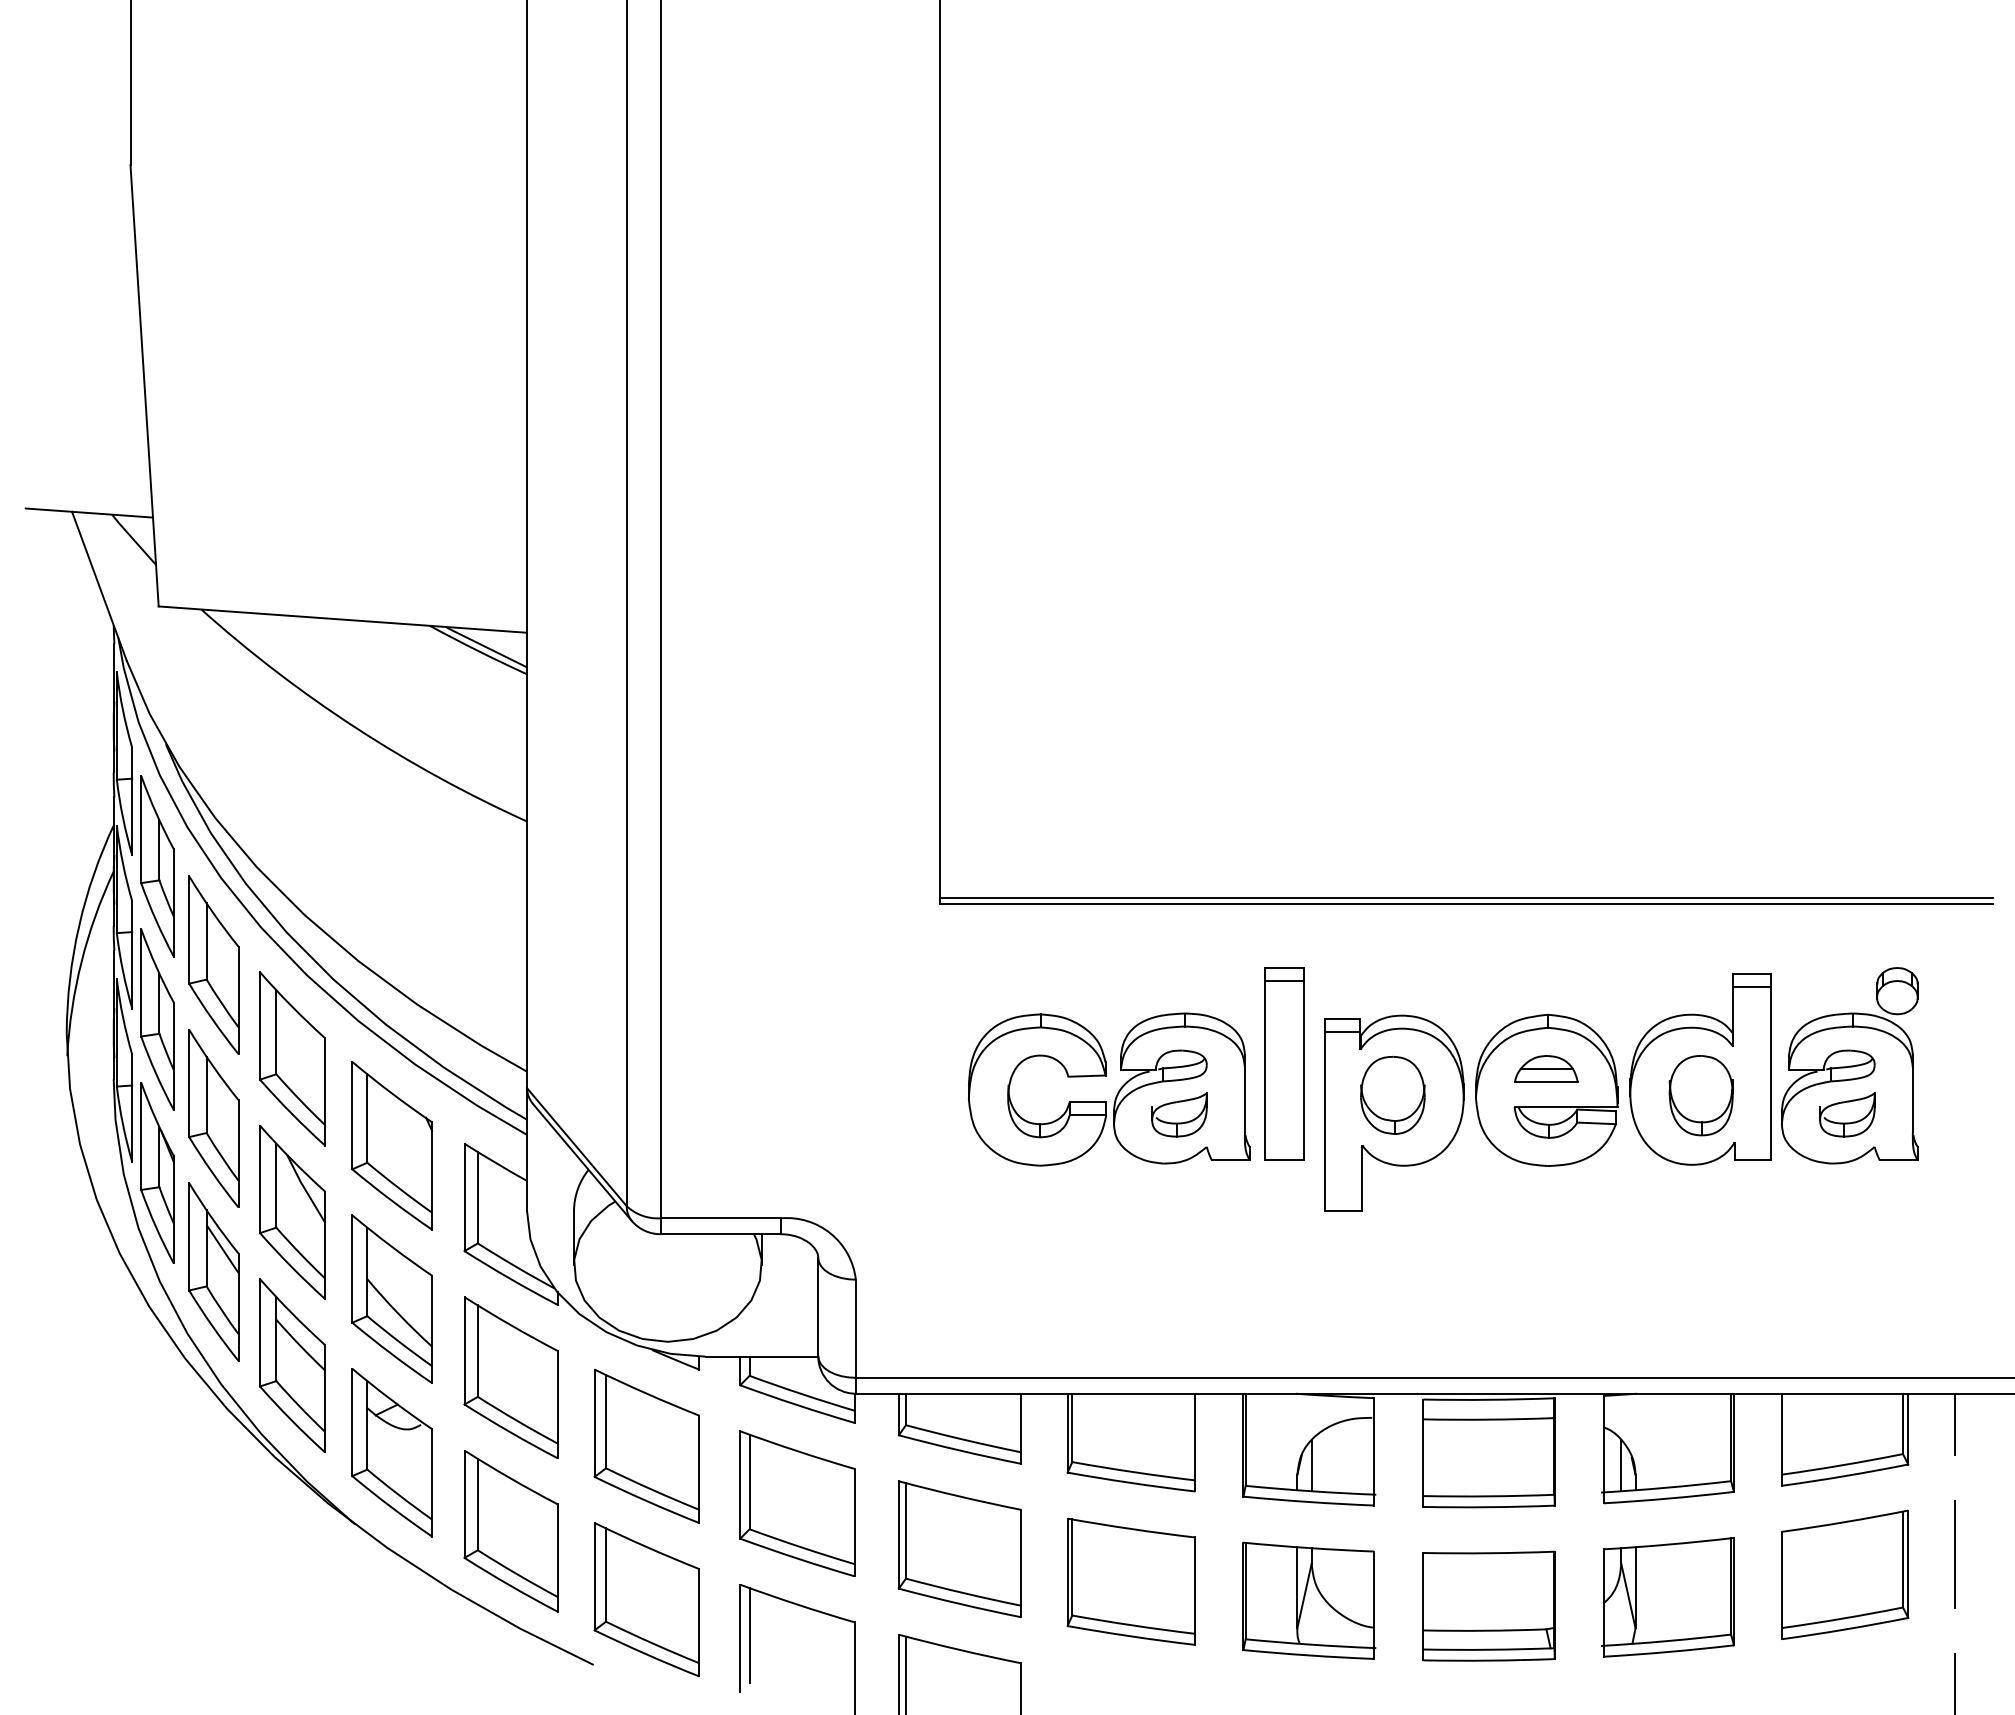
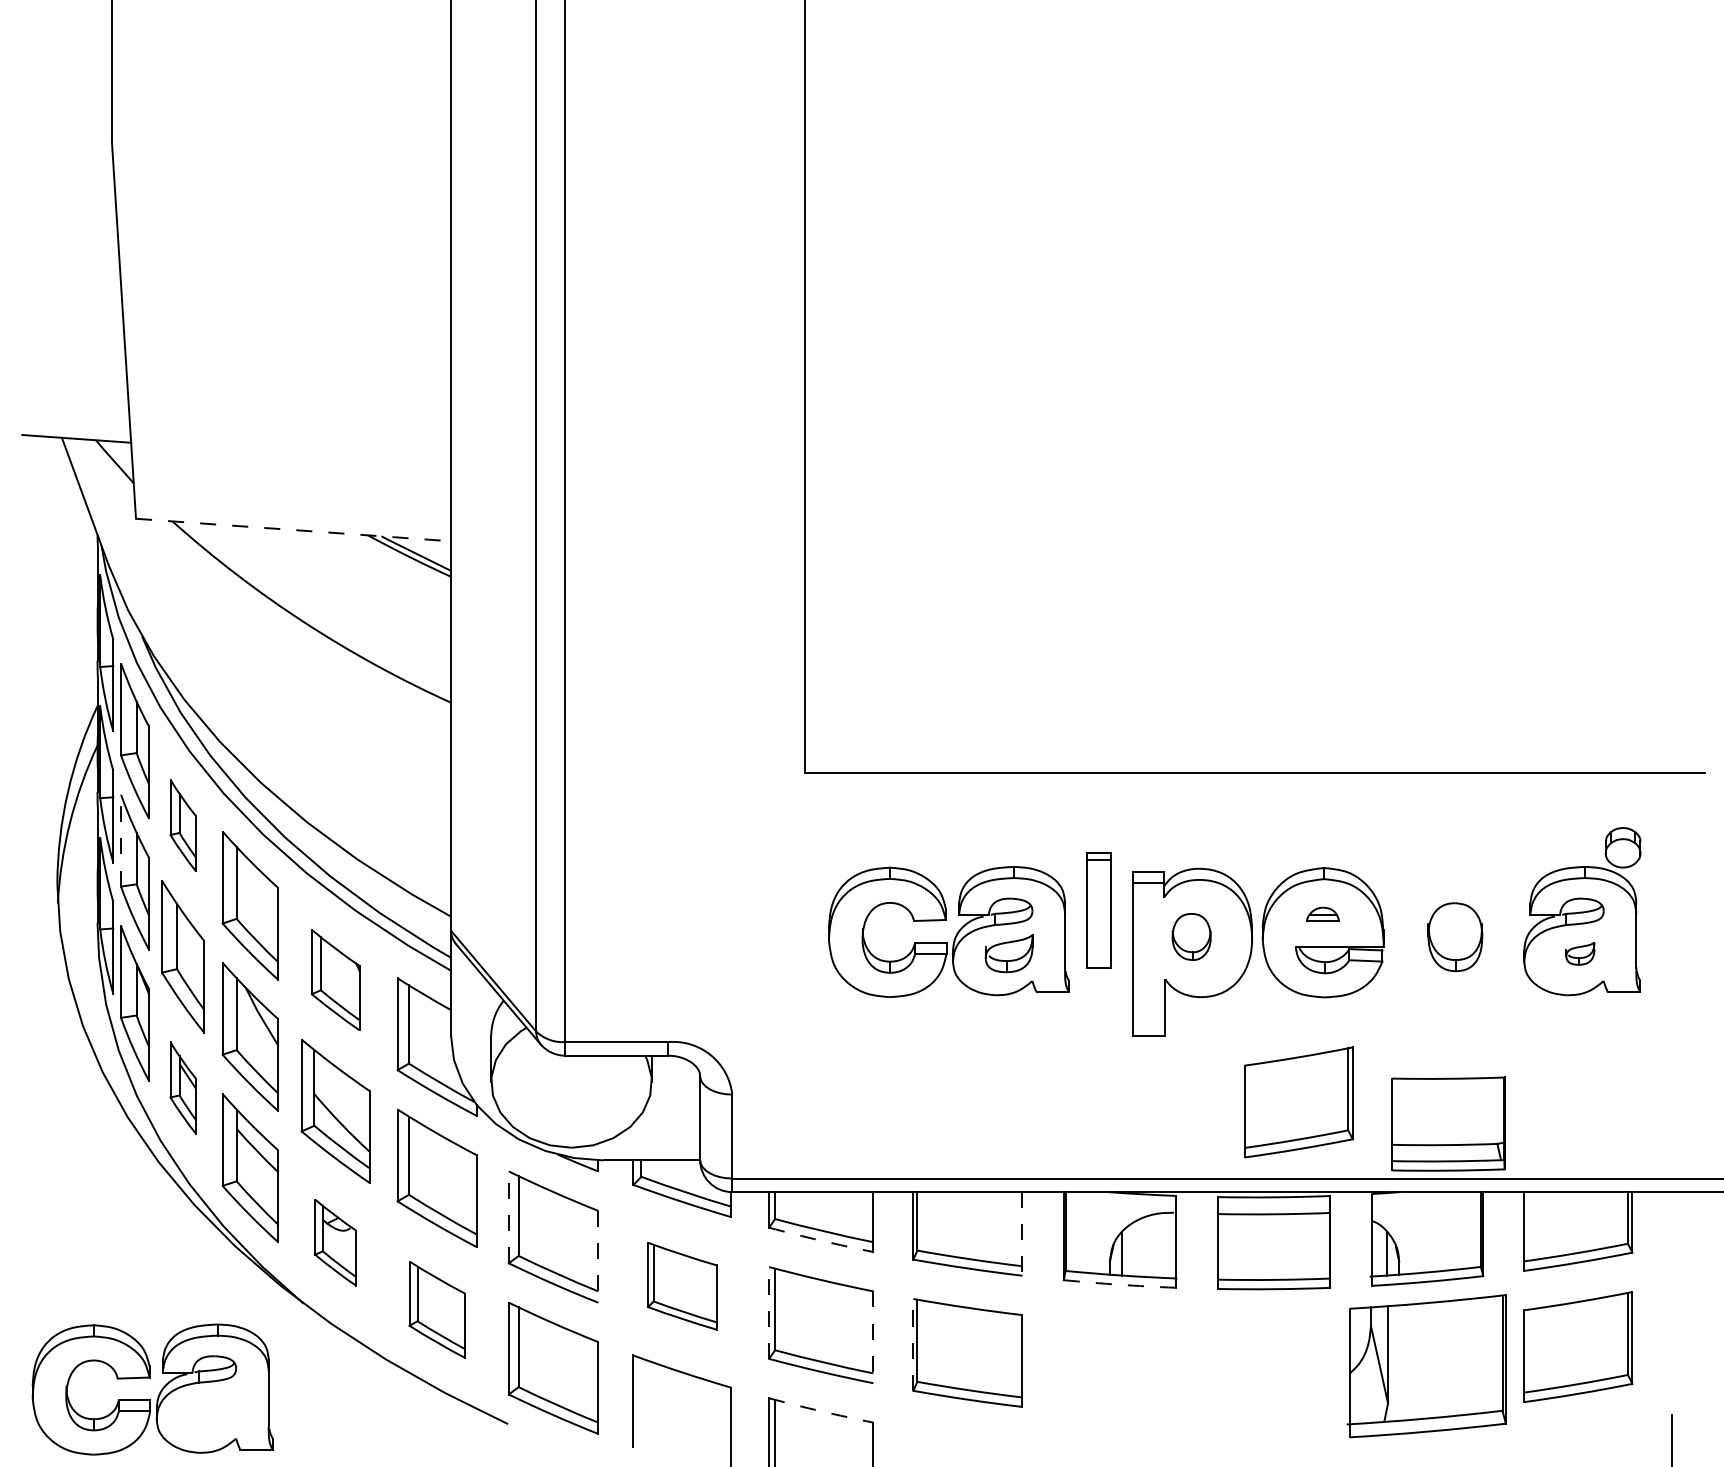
line: (342, 619) -> (293, 529), solid -> dashed
line: (1466, 898) -> (1254, 768), removed
part: (213, 964) -> (182, 825), size x0.6
line: (141, 982) -> (121, 840), solid -> dashed
part: (1284, 1063) -> (1098, 909), size x0.7
part: (1546, 1068) -> (1323, 913), size x0.6
part: (1700, 1069) -> (1454, 914), removed
part: (1392, 1095) -> (1191, 937), size x0.7
part: (1847, 1114) -> (1580, 953), size x0.6
part: (392, 1145) -> (335, 979), size x0.7
part: (213, 1271) -> (182, 1087), size x0.6
part: (1518, 1288) -> (1299, 1102), added
line: (594, 1423) -> (508, 1217), solid -> dashed
line: (1954, 1423) -> (1671, 1217), removed
line: (1195, 1442) -> (1022, 1233), solid -> dashed
arc: (959, 1450) -> (820, 1240), solid -> dashed
part: (391, 1452) -> (335, 1242), size x0.6
line: (699, 1469) -> (598, 1256), solid -> dashed
arc: (1308, 1502) -> (1119, 1285), solid -> dashed
part: (797, 1503) -> (682, 1286), size x0.7
part: (510, 1531) -> (436, 1309), size x0.7
line: (898, 1534) -> (768, 1312), solid -> dashed
line: (1954, 1554) -> (1671, 1329), removed
line: (1020, 1563) -> (873, 1337), solid -> dashed
line: (1067, 1572) -> (913, 1345), solid -> dashed
part: (1667, 1597) -> (1426, 1366), size x1.4
part: (1309, 1600) -> (1120, 1368), removed
part: (1488, 1605) -> (1447, 1123), moved
part: (186, 1627) -> (159, 1392), added
line: (749, 1635) -> (641, 1398), removed
arc: (959, 1649) -> (820, 1410), solid -> dashed

